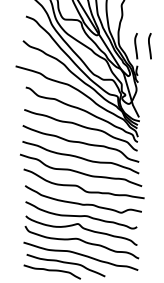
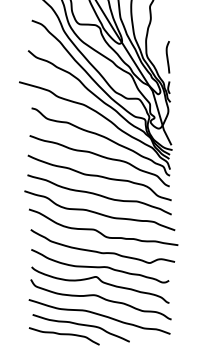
curve: (149, 46) -> (184, 57), removed

